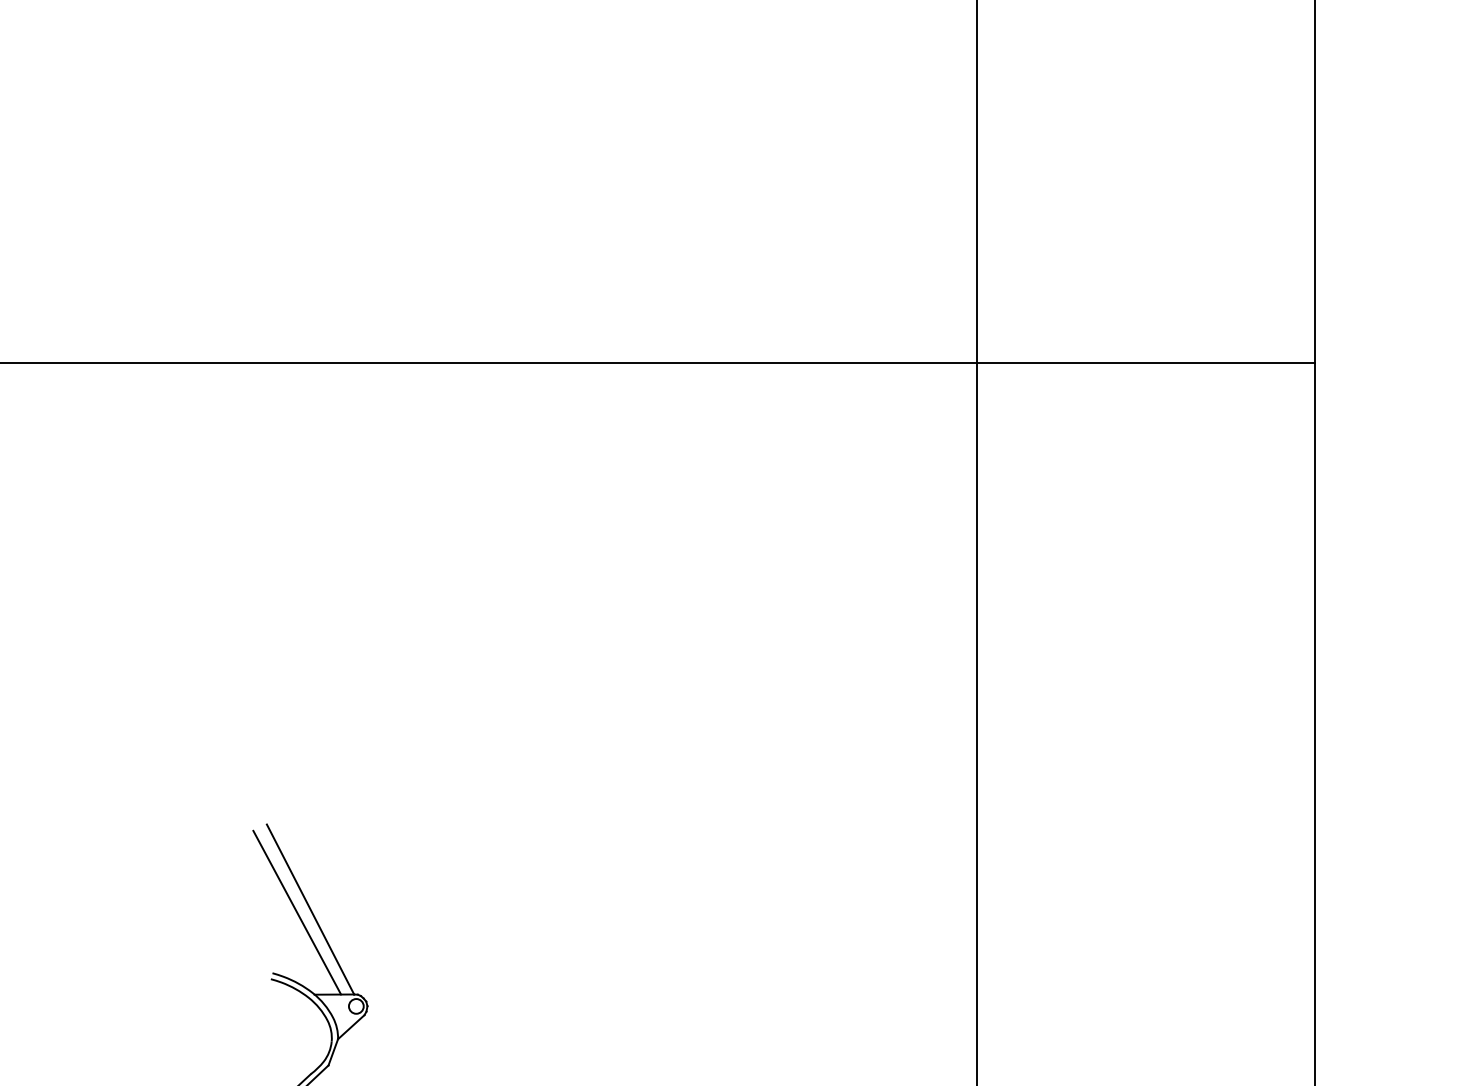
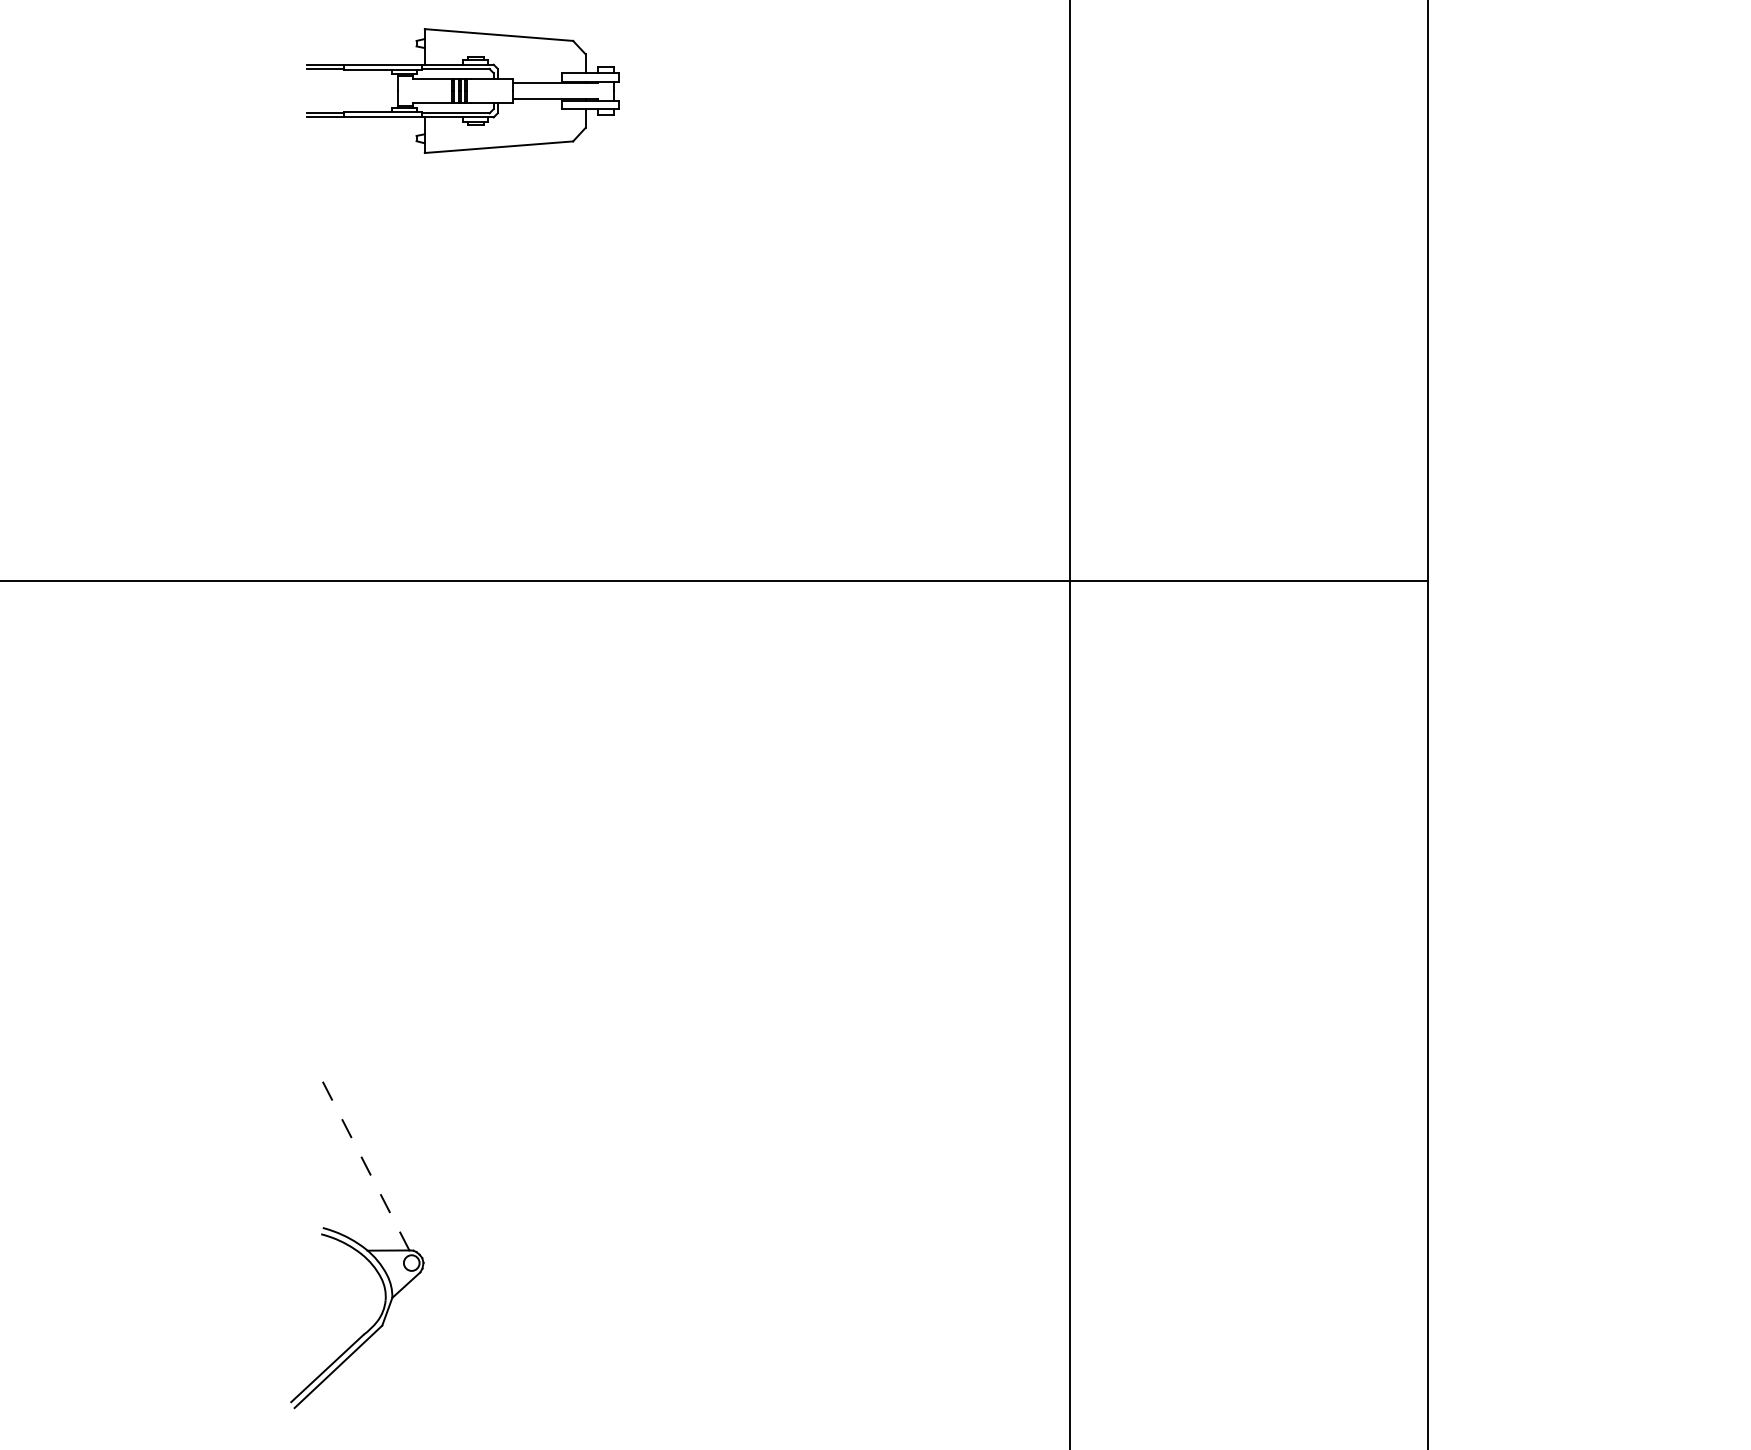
line: (309, 908) -> (362, 1159), solid -> dashed
line: (296, 912) -> (348, 1163), removed

